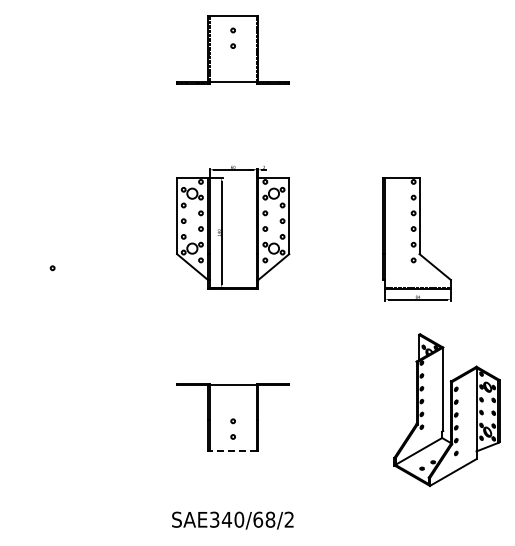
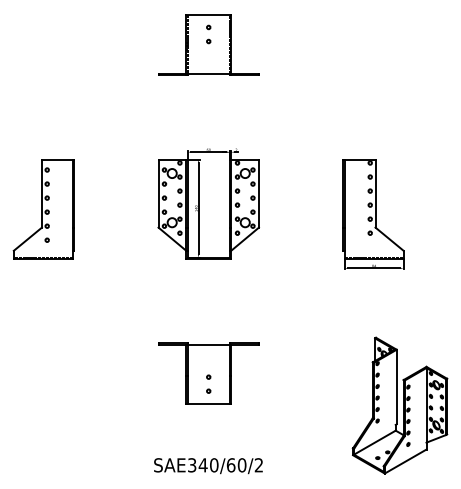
part: (48, 233) -> (43, 209), added
part: (446, 409) -> (399, 405), moved
line: (233, 451) -> (209, 404), dashed -> solid
text: (270, 519) -> (242, 465), SAE340/68/2 -> SAE340/60/2

